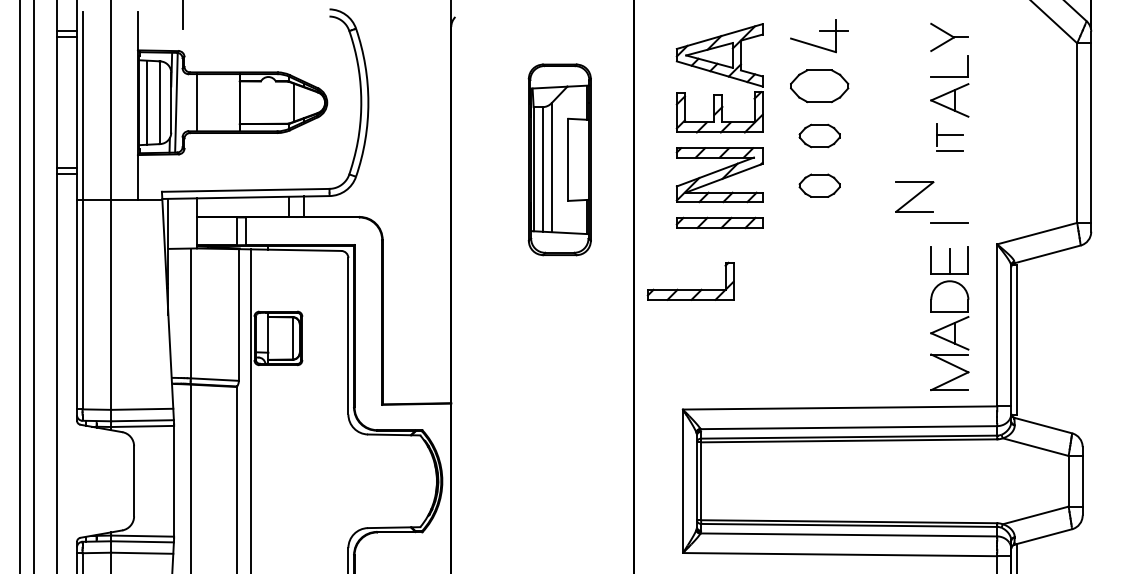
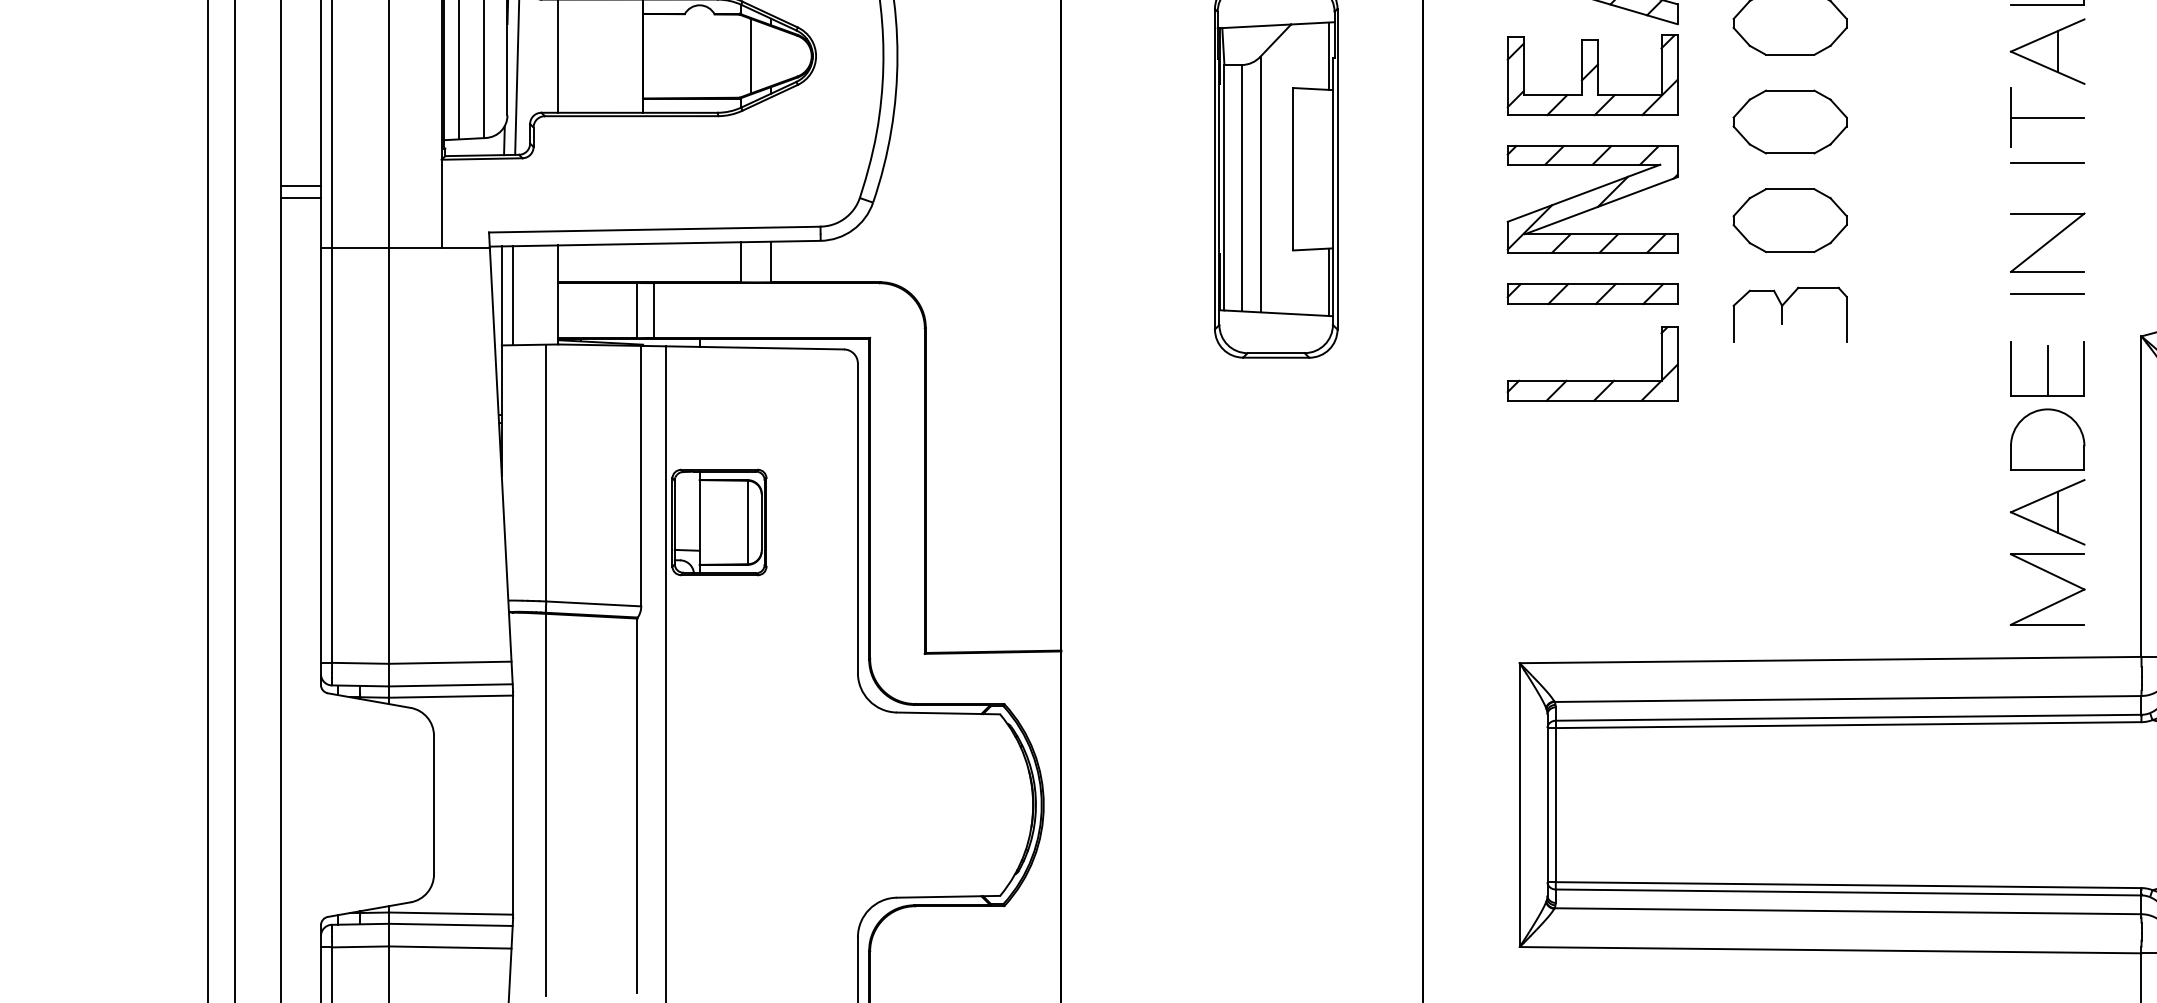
part: (819, 135) -> (1789, 121), size x1.43
part: (949, 137) -> (2047, 124), size x1.43
part: (819, 185) -> (1789, 219), size x1.43
part: (914, 196) -> (2047, 241), moved
line: (174, 223) -> (513, 295), added
part: (819, 232) -> (1789, 312), added
part: (690, 289) -> (1592, 380), moved

